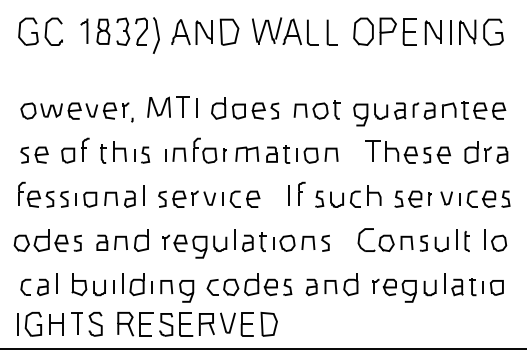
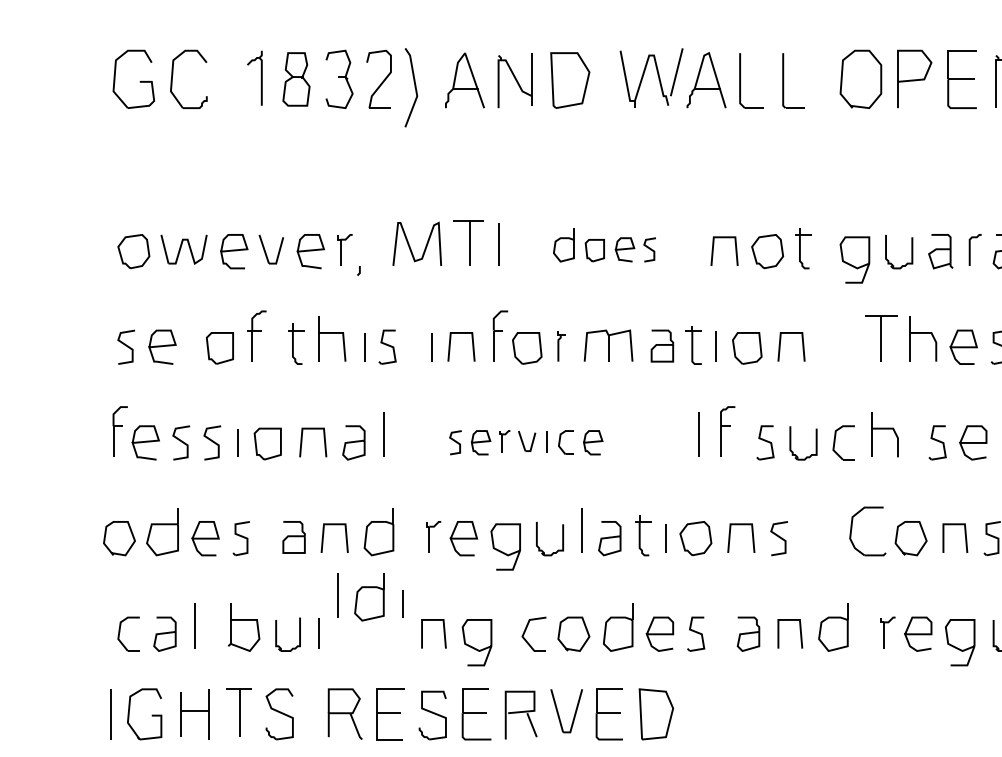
part: (245, 108) -> (604, 245), size x0.7
part: (209, 198) -> (526, 441), size x0.7
part: (137, 284) -> (370, 597), moved

